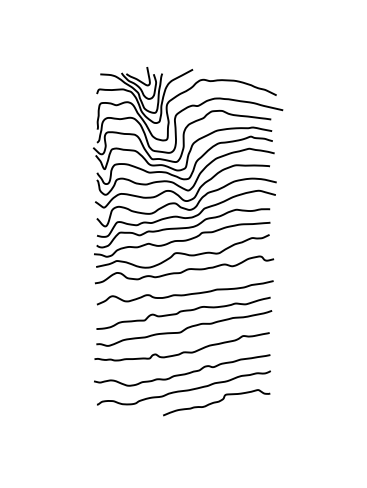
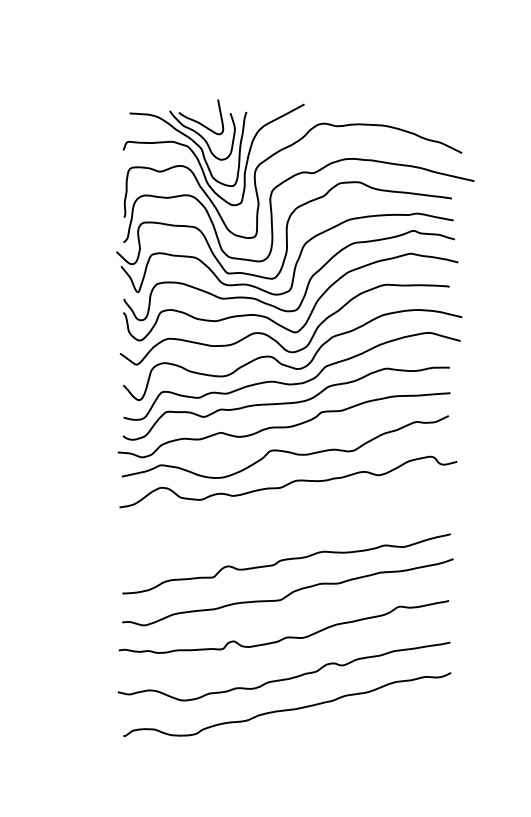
curve: (184, 294) -> (288, 528), removed
curve: (216, 402) -> (348, 732), removed

